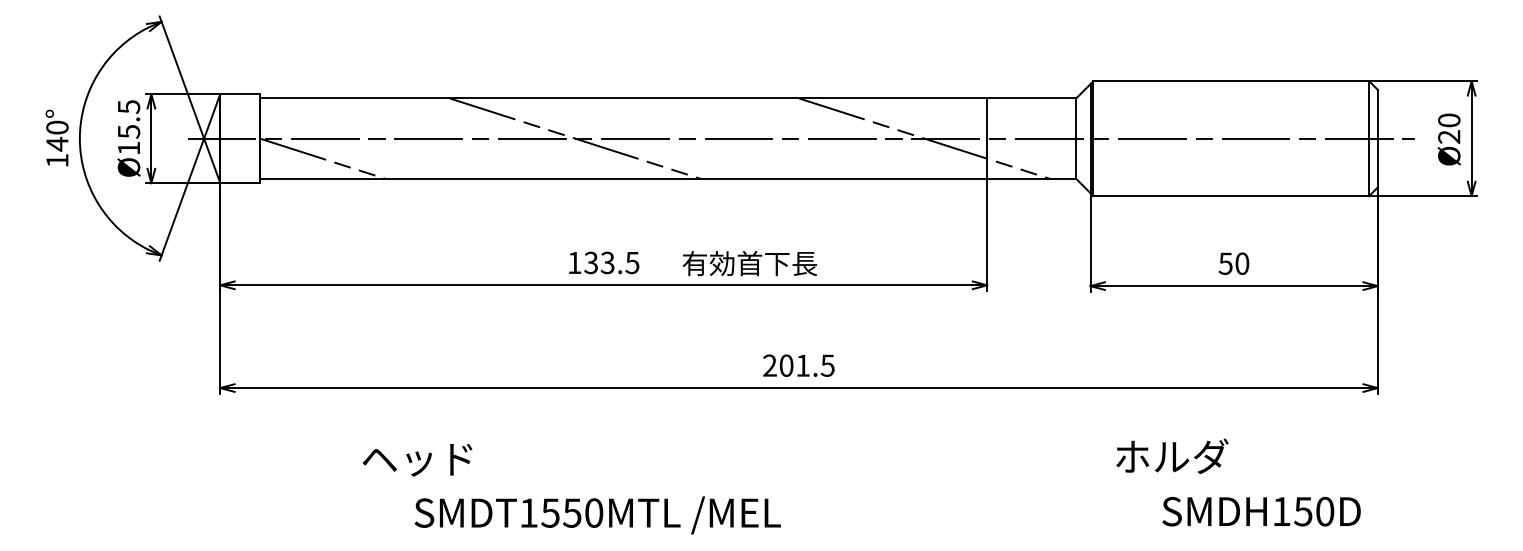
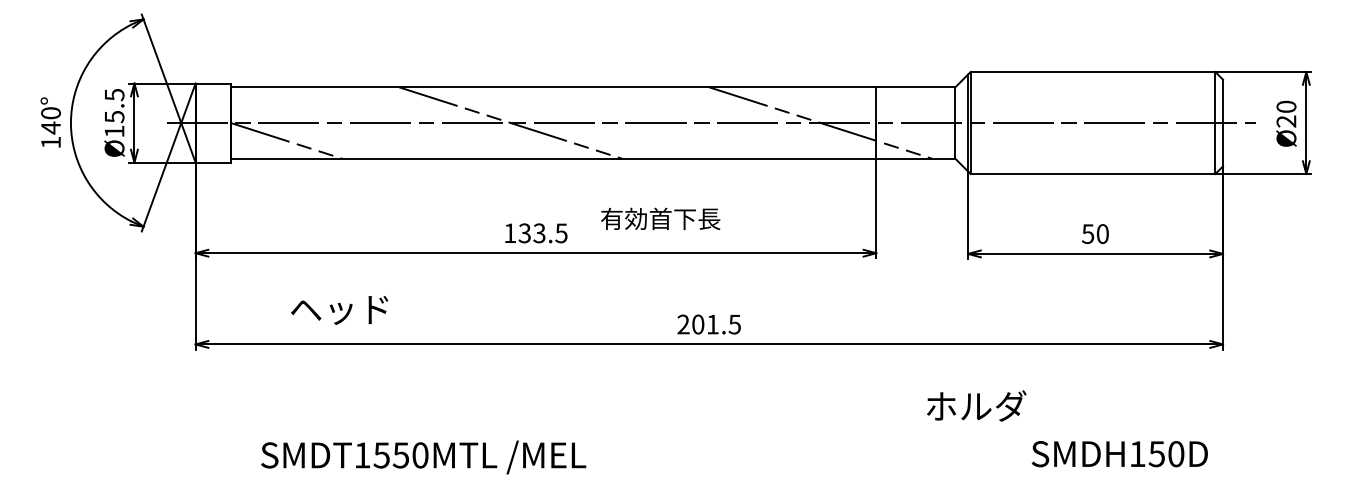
text: (749, 263) -> (660, 218), moved
text: (1172, 455) -> (976, 405), moved
text: (417, 460) -> (339, 310), moved
text: (597, 515) -> (423, 457), moved

